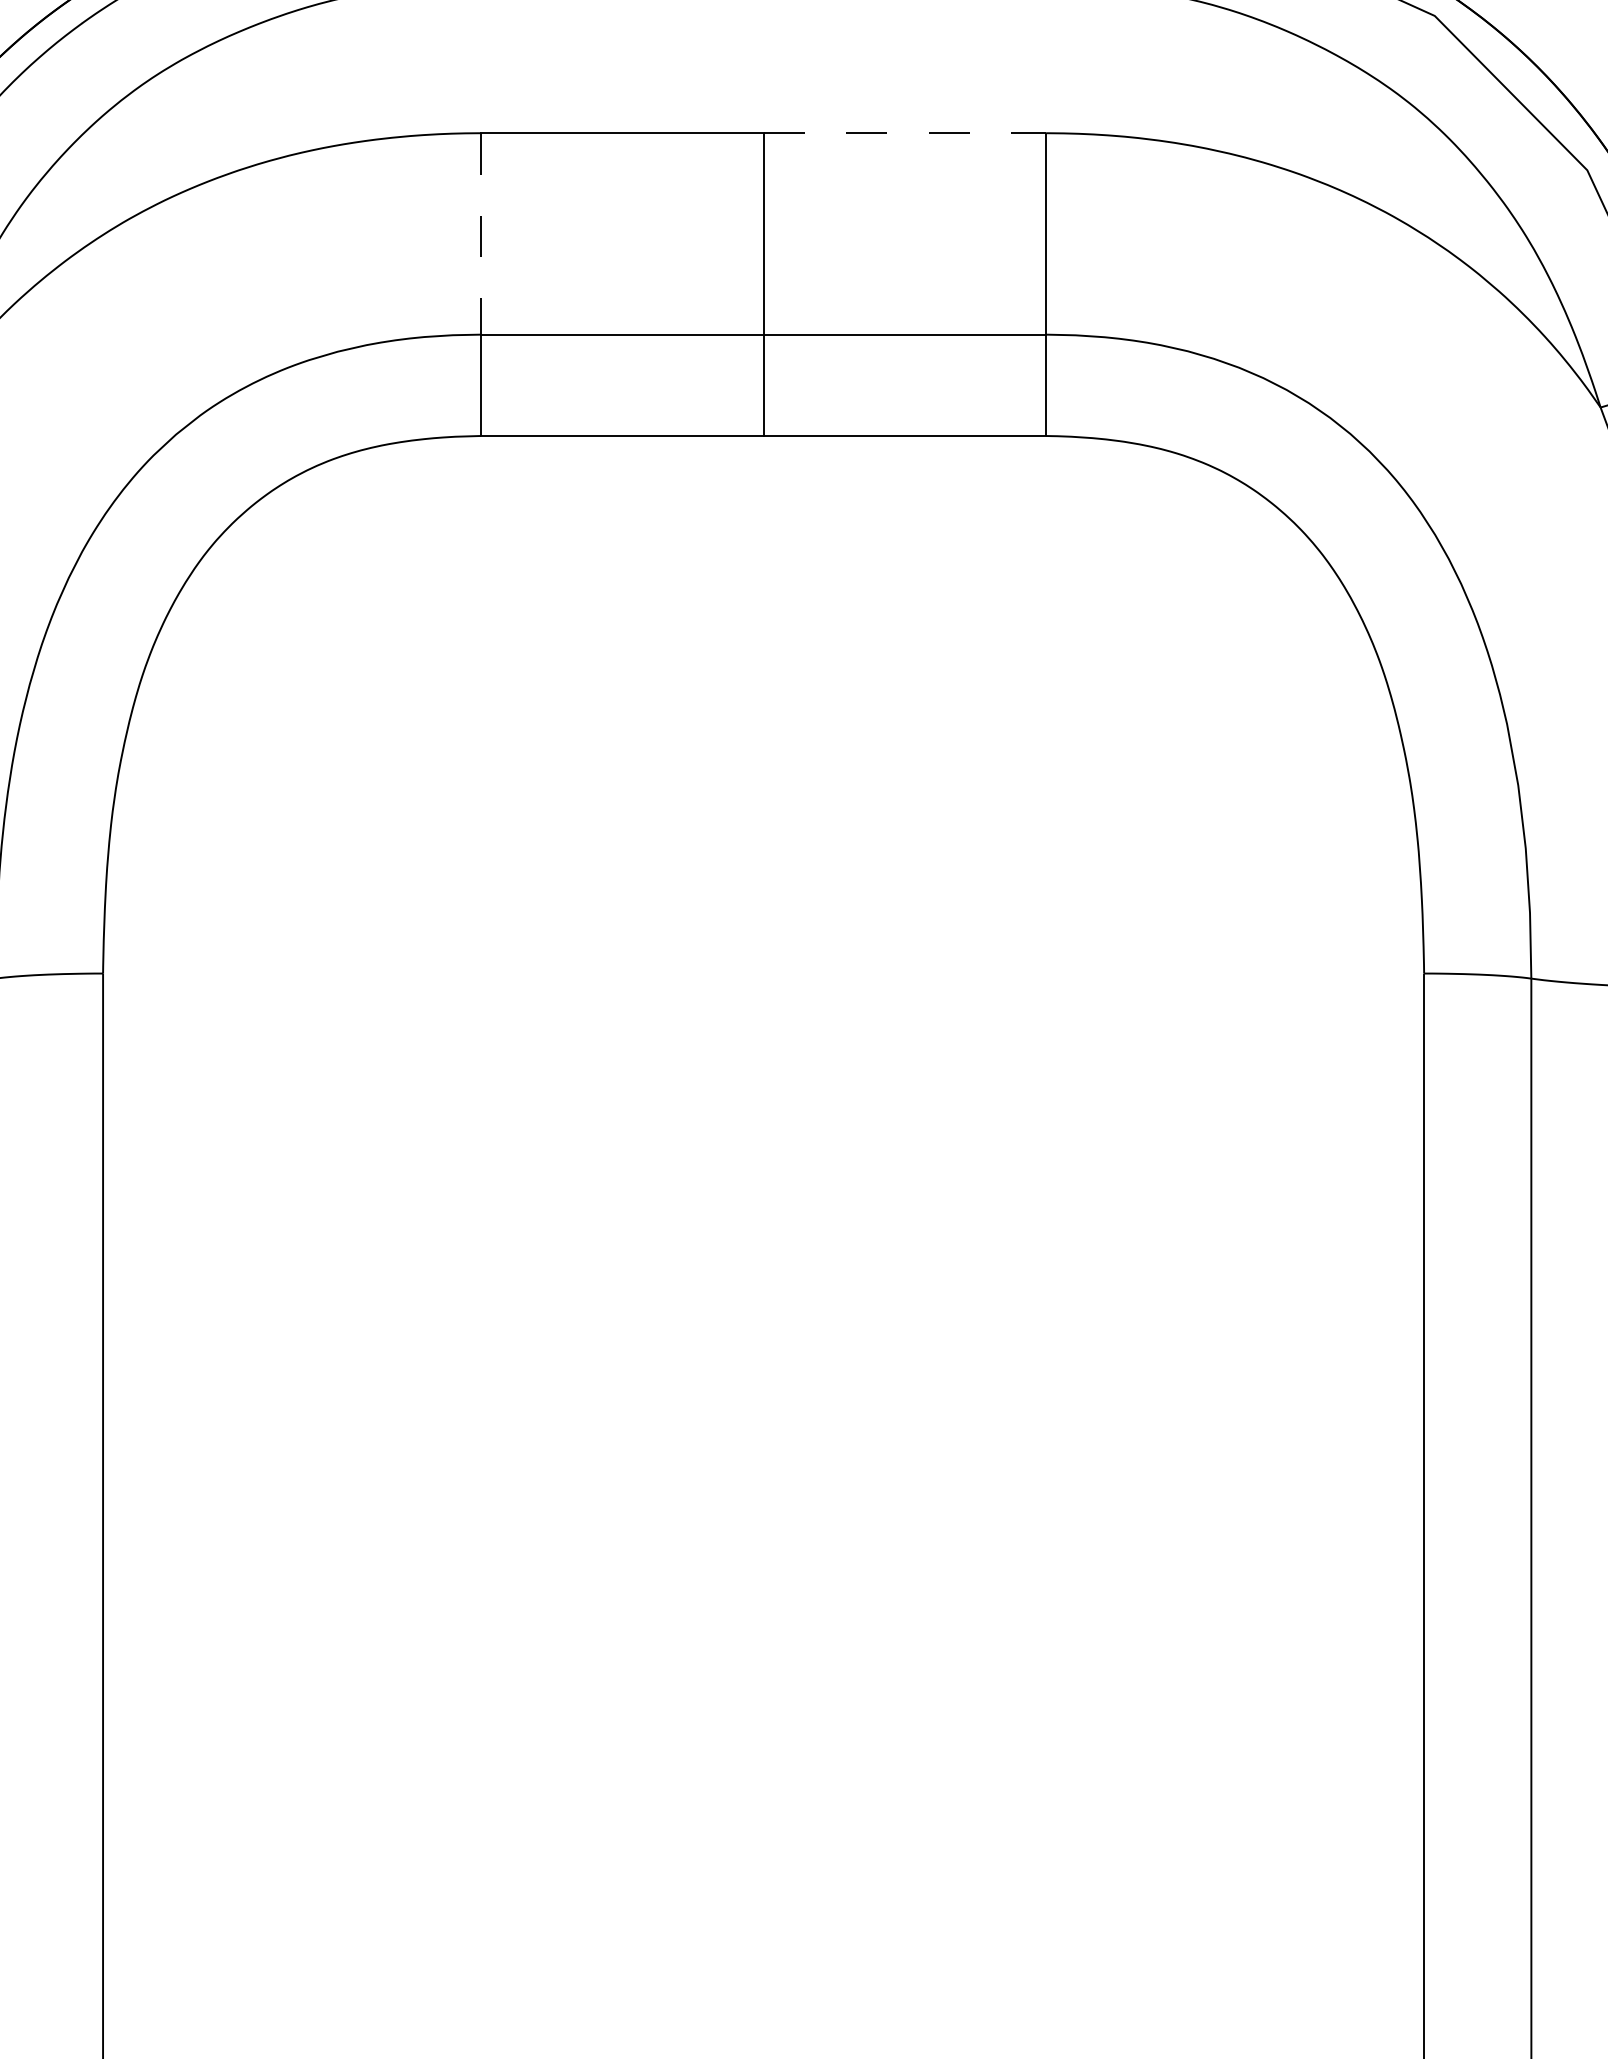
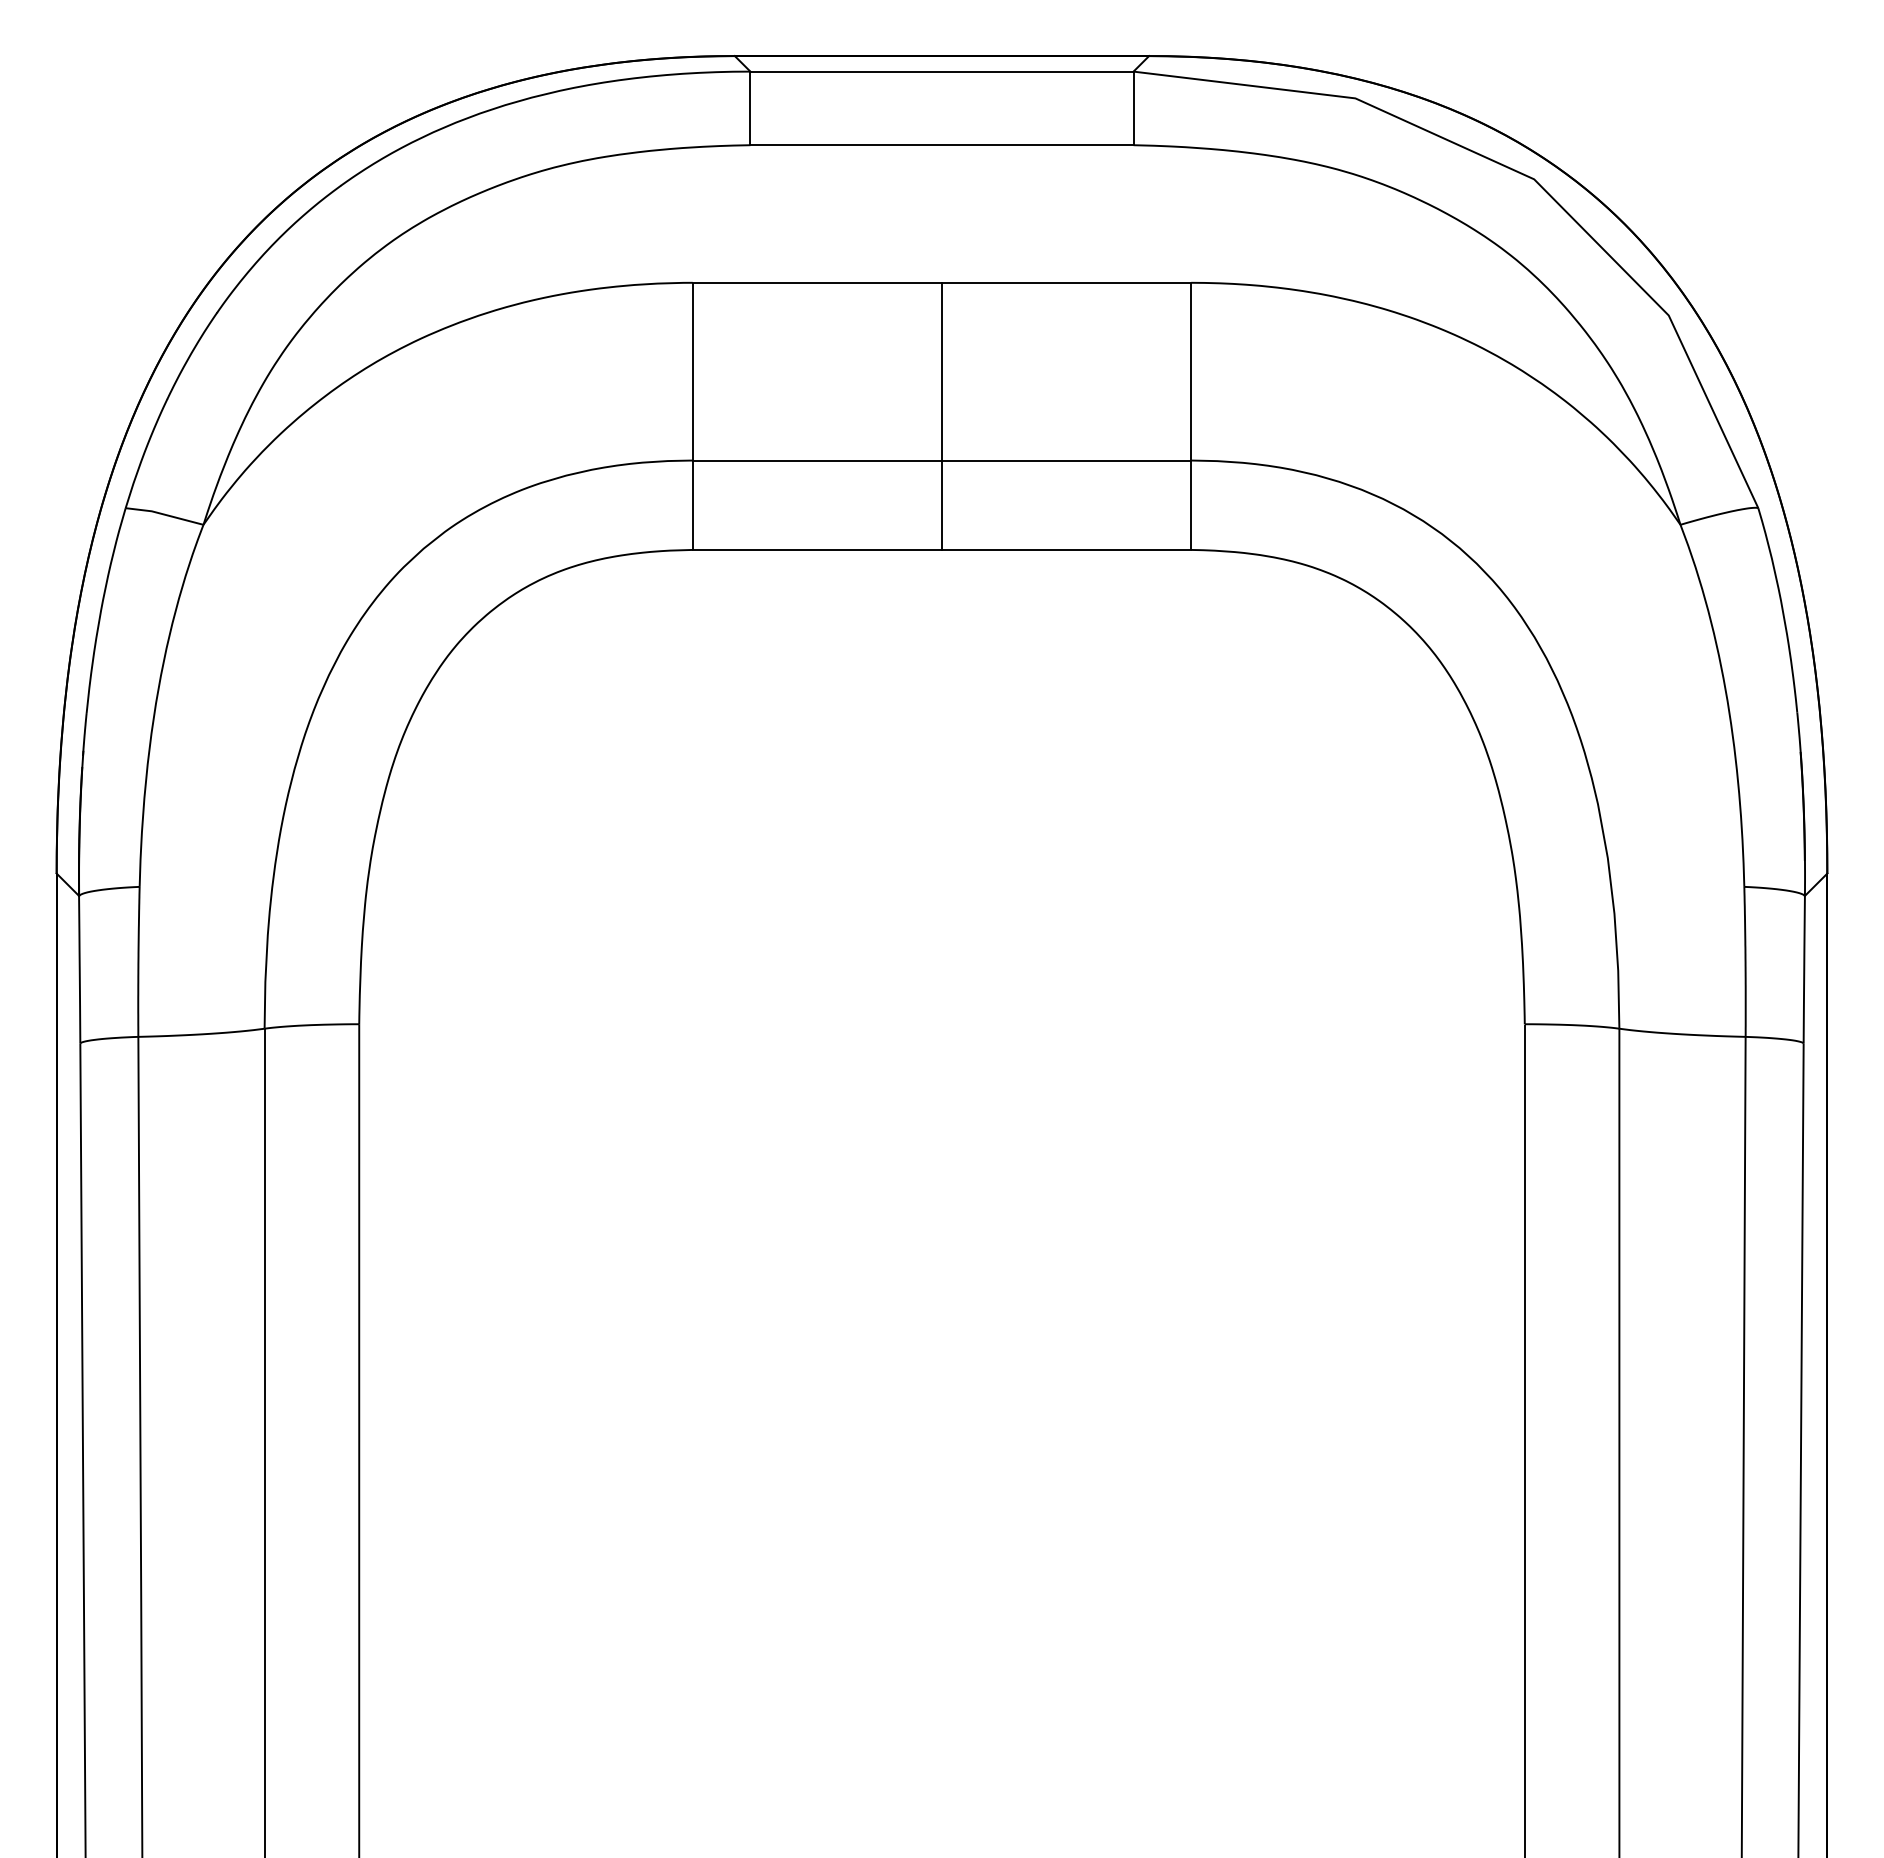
line: (904, 132) -> (1066, 282), dashed -> solid
line: (480, 234) -> (692, 372), dashed -> solid

